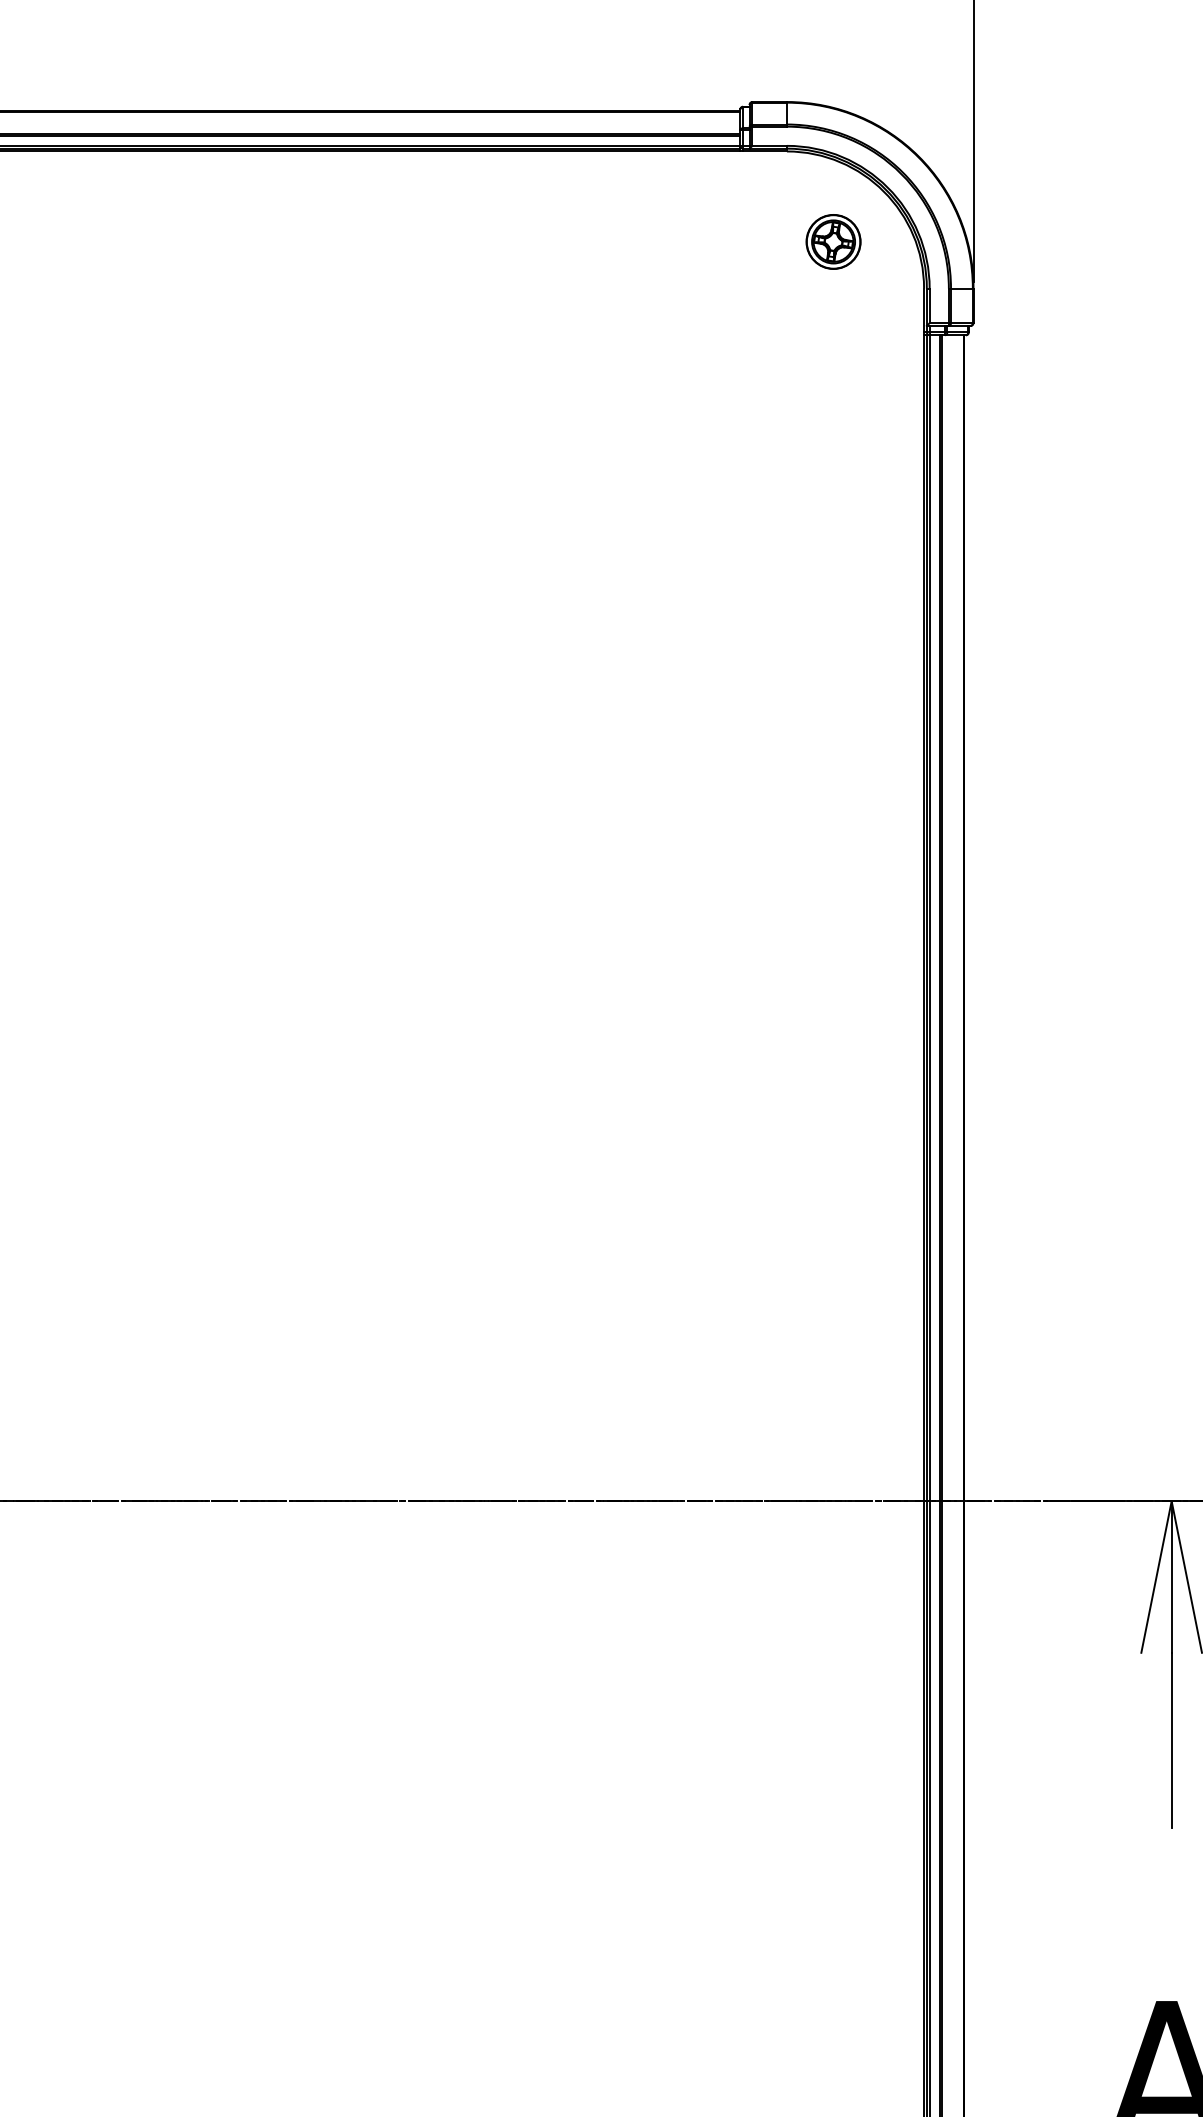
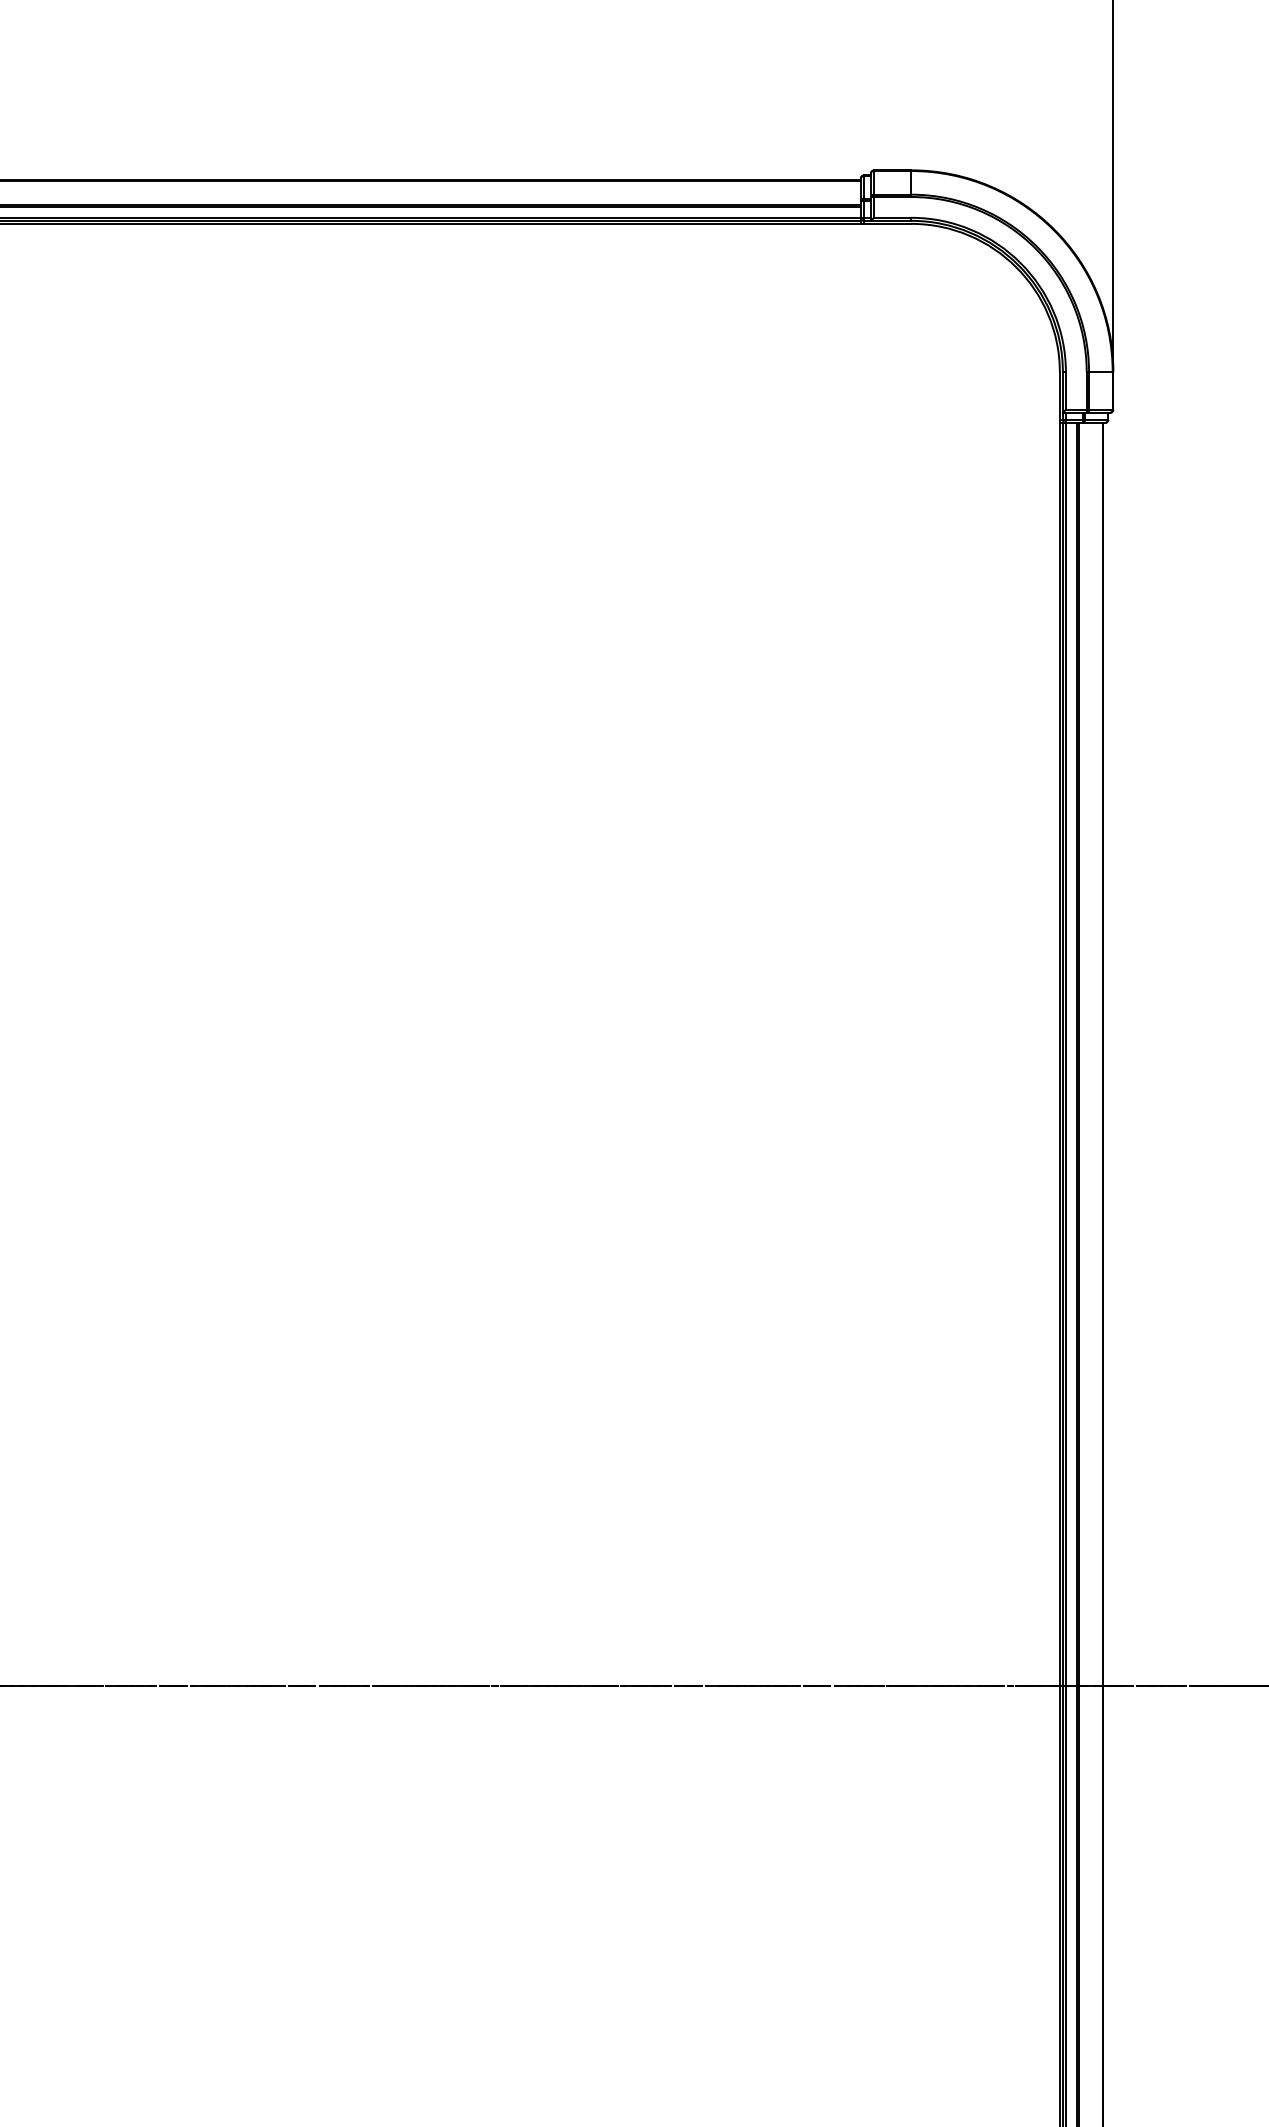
part: (833, 241) -> (961, 321), removed

